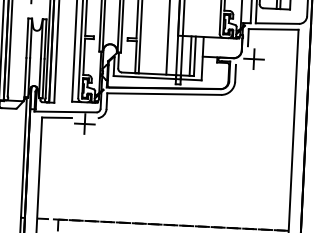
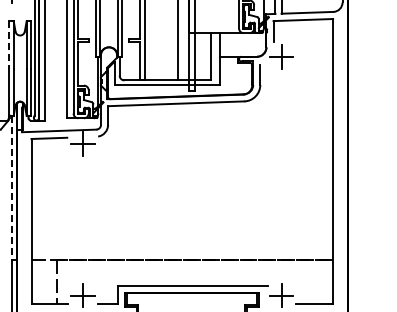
line: (27, 37) -> (9, 44), solid -> dashed
line: (190, 55) -> (205, 56), removed
line: (24, 158) -> (12, 188), solid -> dashed

